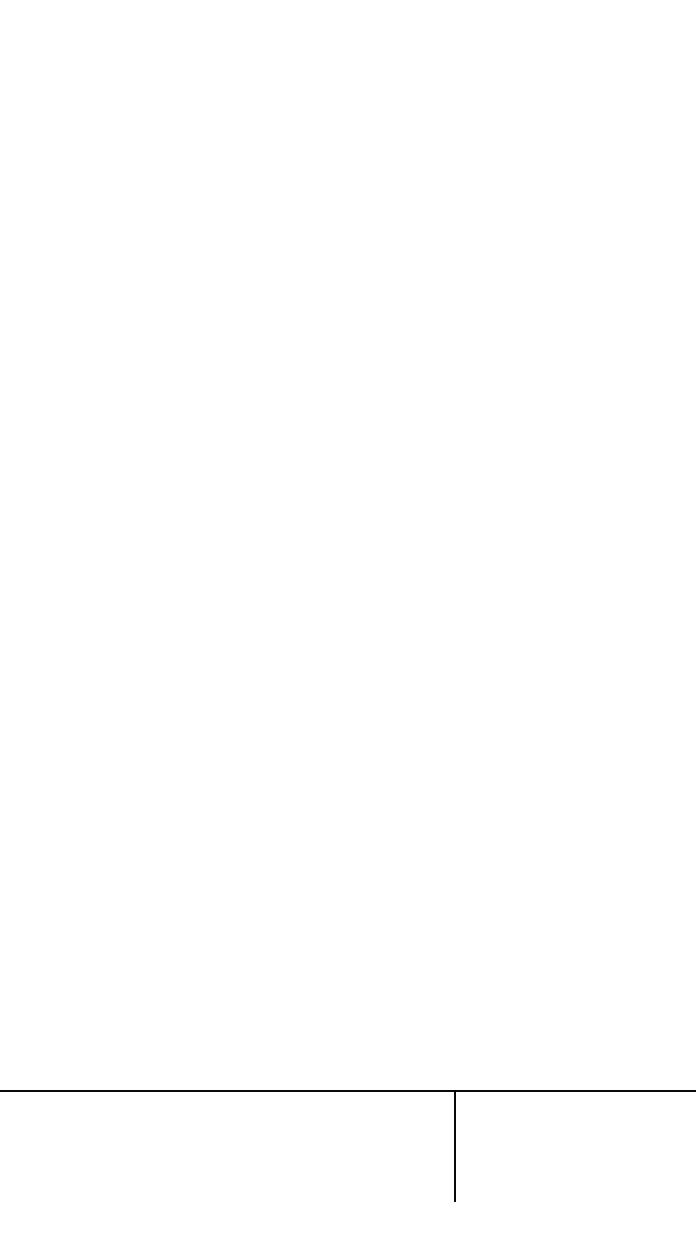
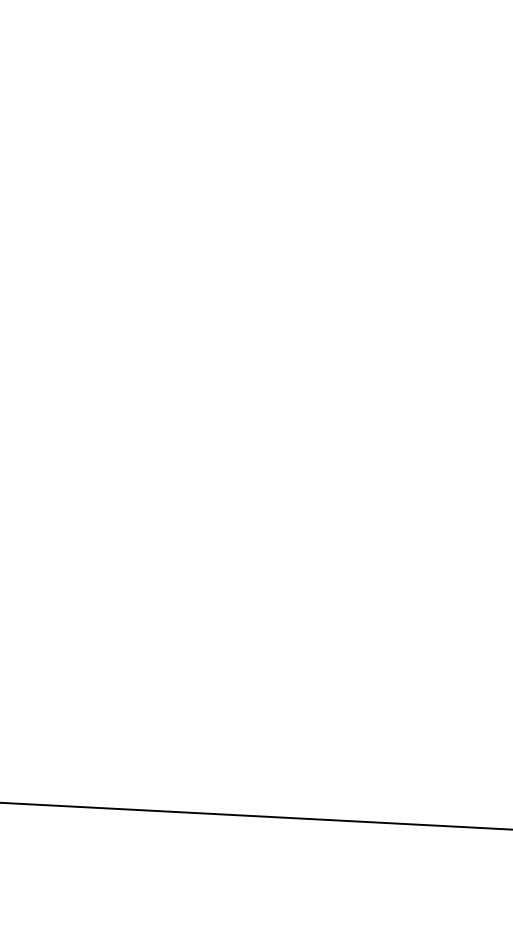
line: (455, 1146) -> (325, 861), removed

